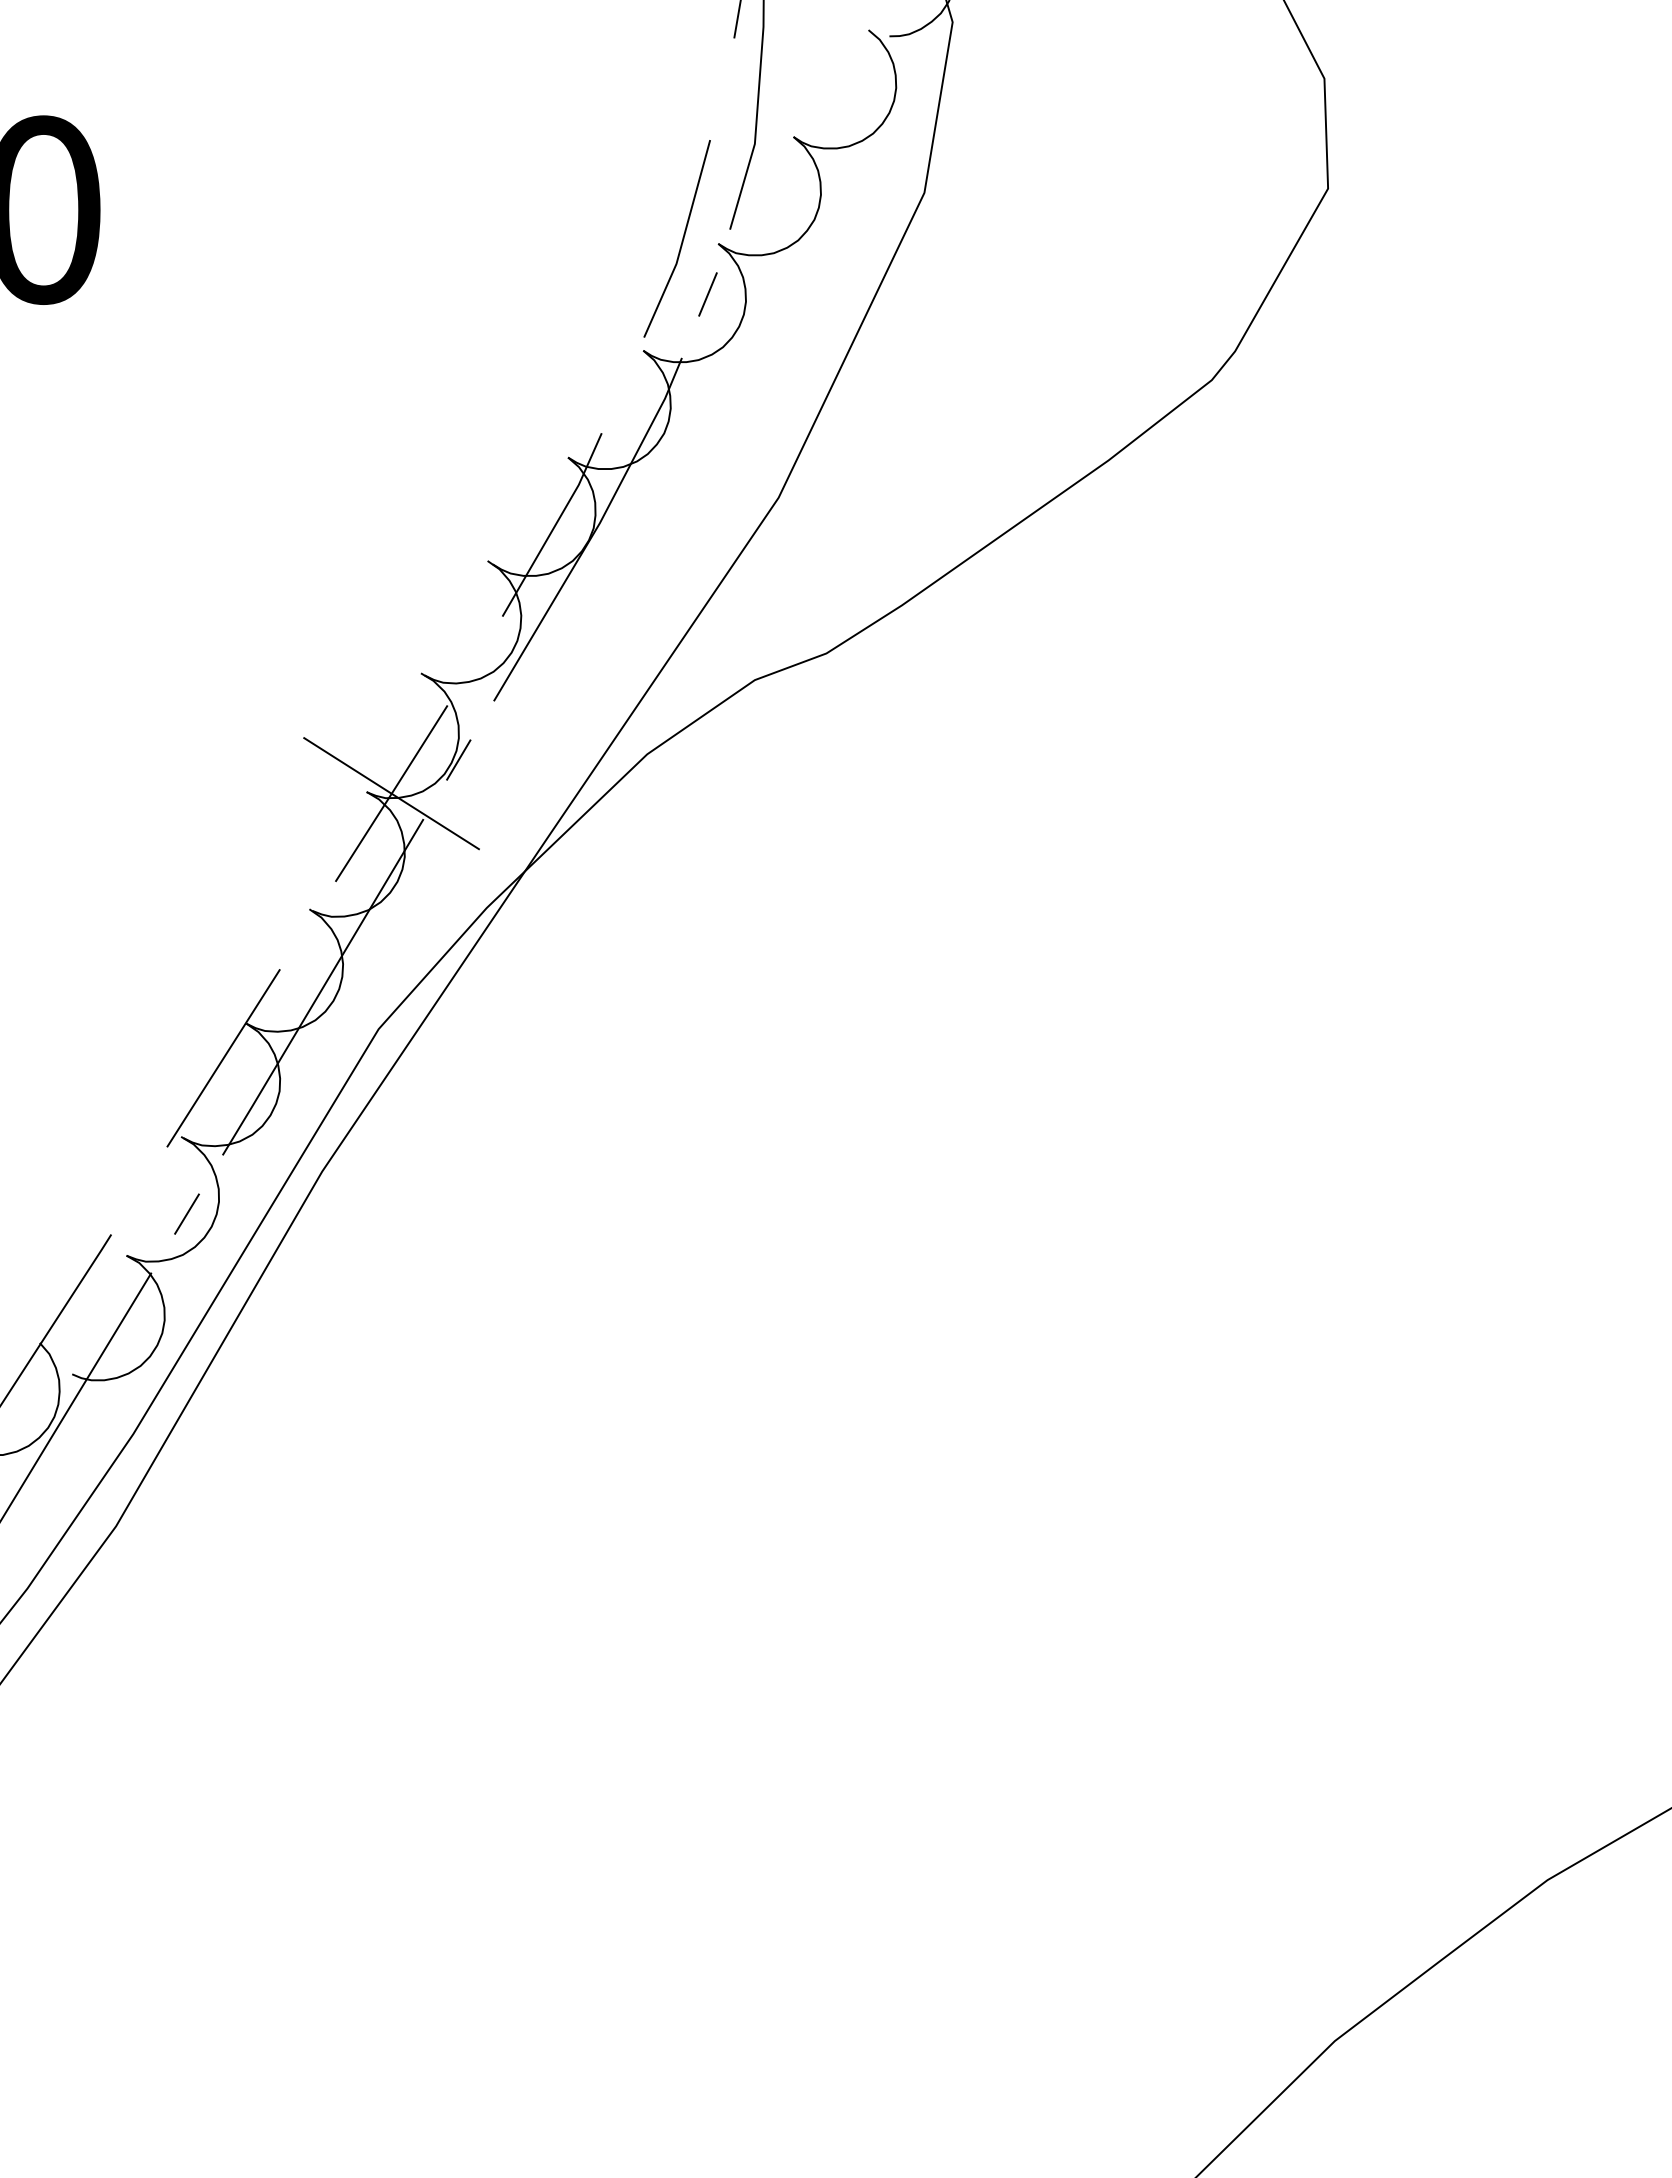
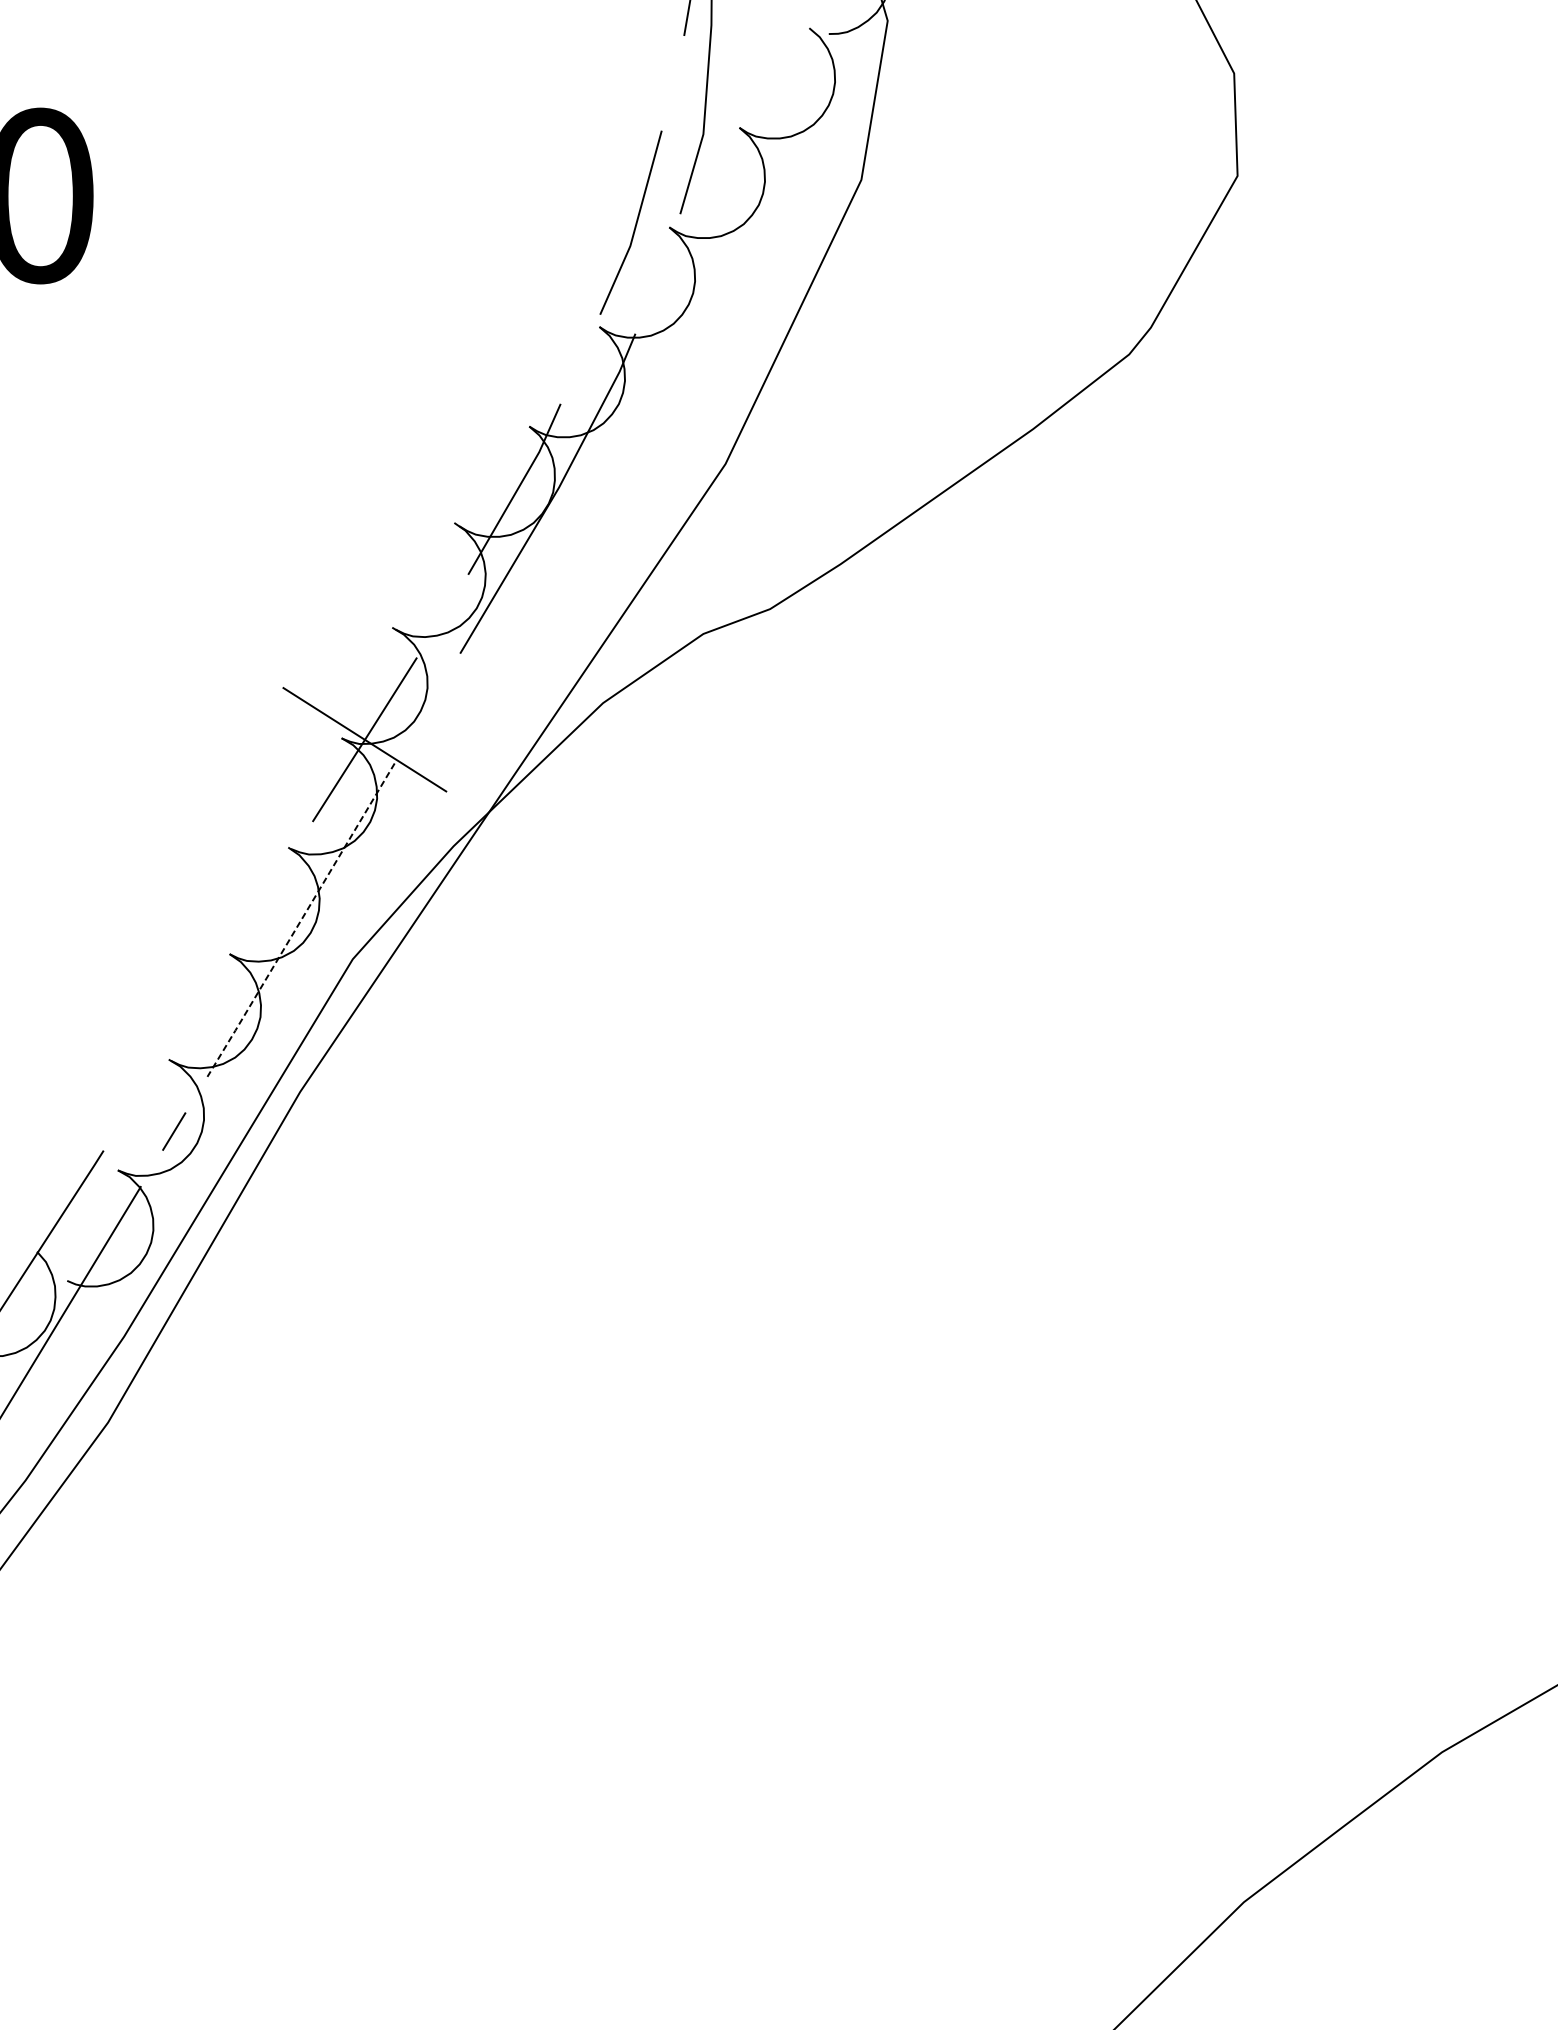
line: (707, 294) -> (659, 274), removed
line: (458, 759) -> (427, 707), removed
line: (322, 988) -> (300, 921), solid -> dashed
line: (223, 1058) -> (208, 986), removed

